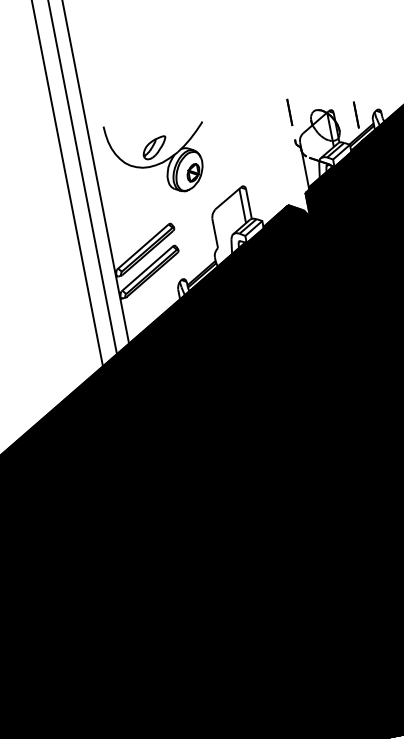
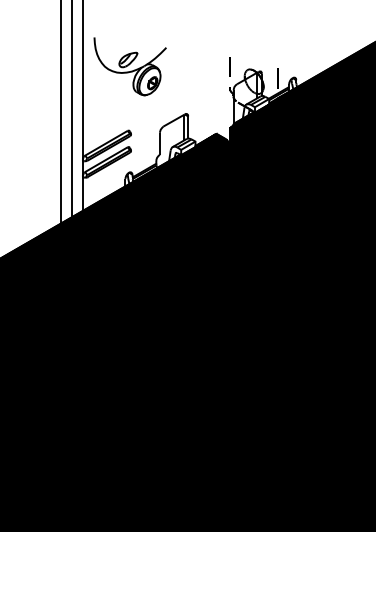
part: (158, 156) -> (129, 66), moved

